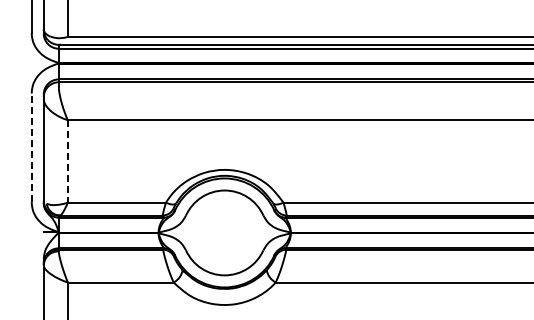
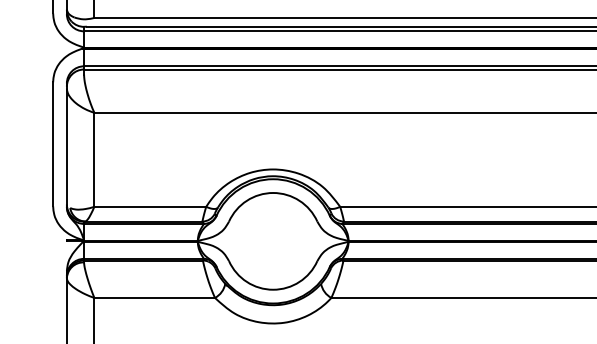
line: (31, 147) -> (52, 143), dashed -> solid
line: (67, 161) -> (93, 159), dashed -> solid

